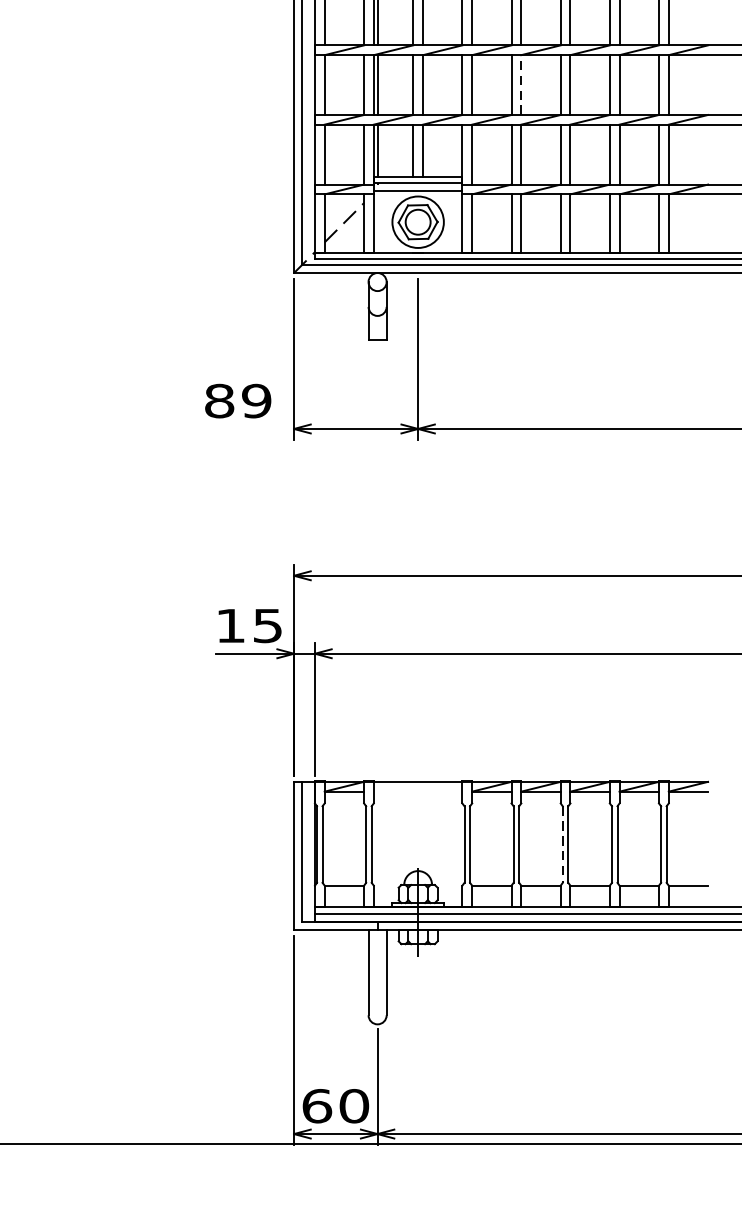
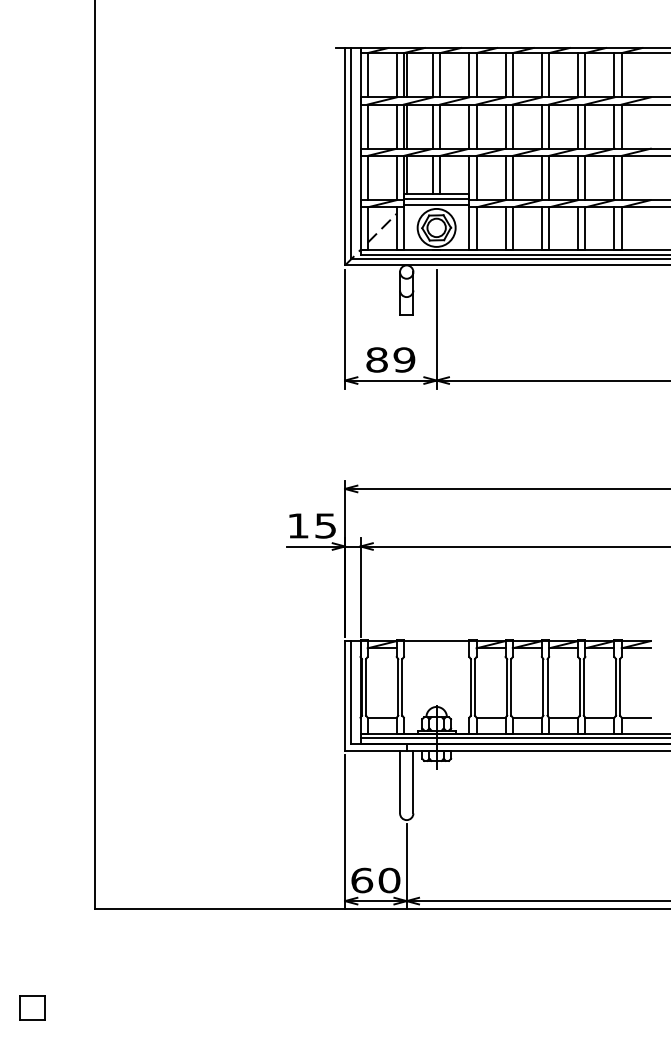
line: (520, 84) -> (512, 126), dashed -> solid
text: (237, 400) -> (390, 359), moved
line: (562, 844) -> (543, 687), dashed -> solid

